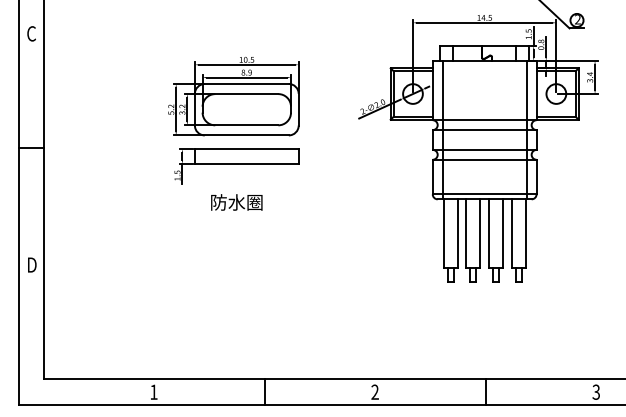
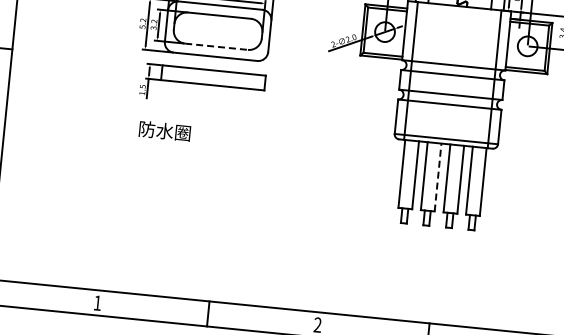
line: (246, 125) -> (216, 46), solid -> dashed
text: (236, 202) -> (164, 131), moved
line: (480, 232) -> (438, 176), solid -> dashed

